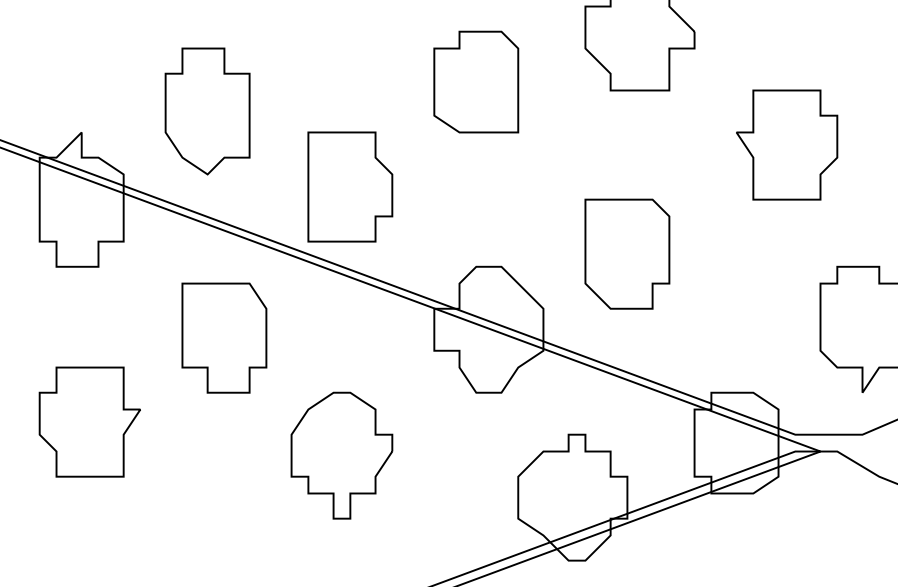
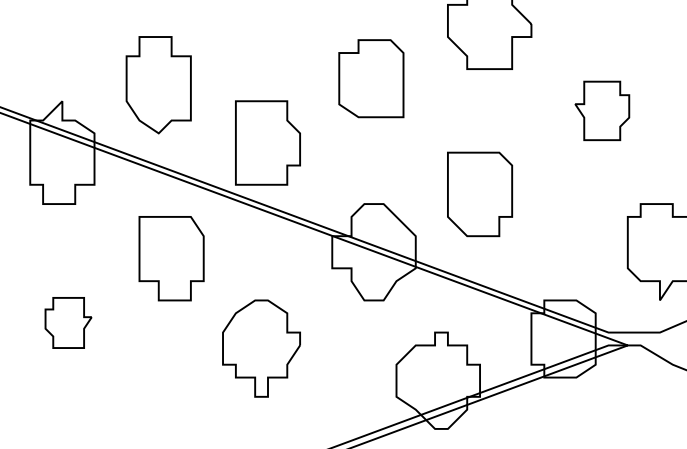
part: (476, 81) -> (371, 78), moved
part: (787, 144) -> (602, 110), size x0.7
part: (89, 421) -> (68, 322), size x0.6

